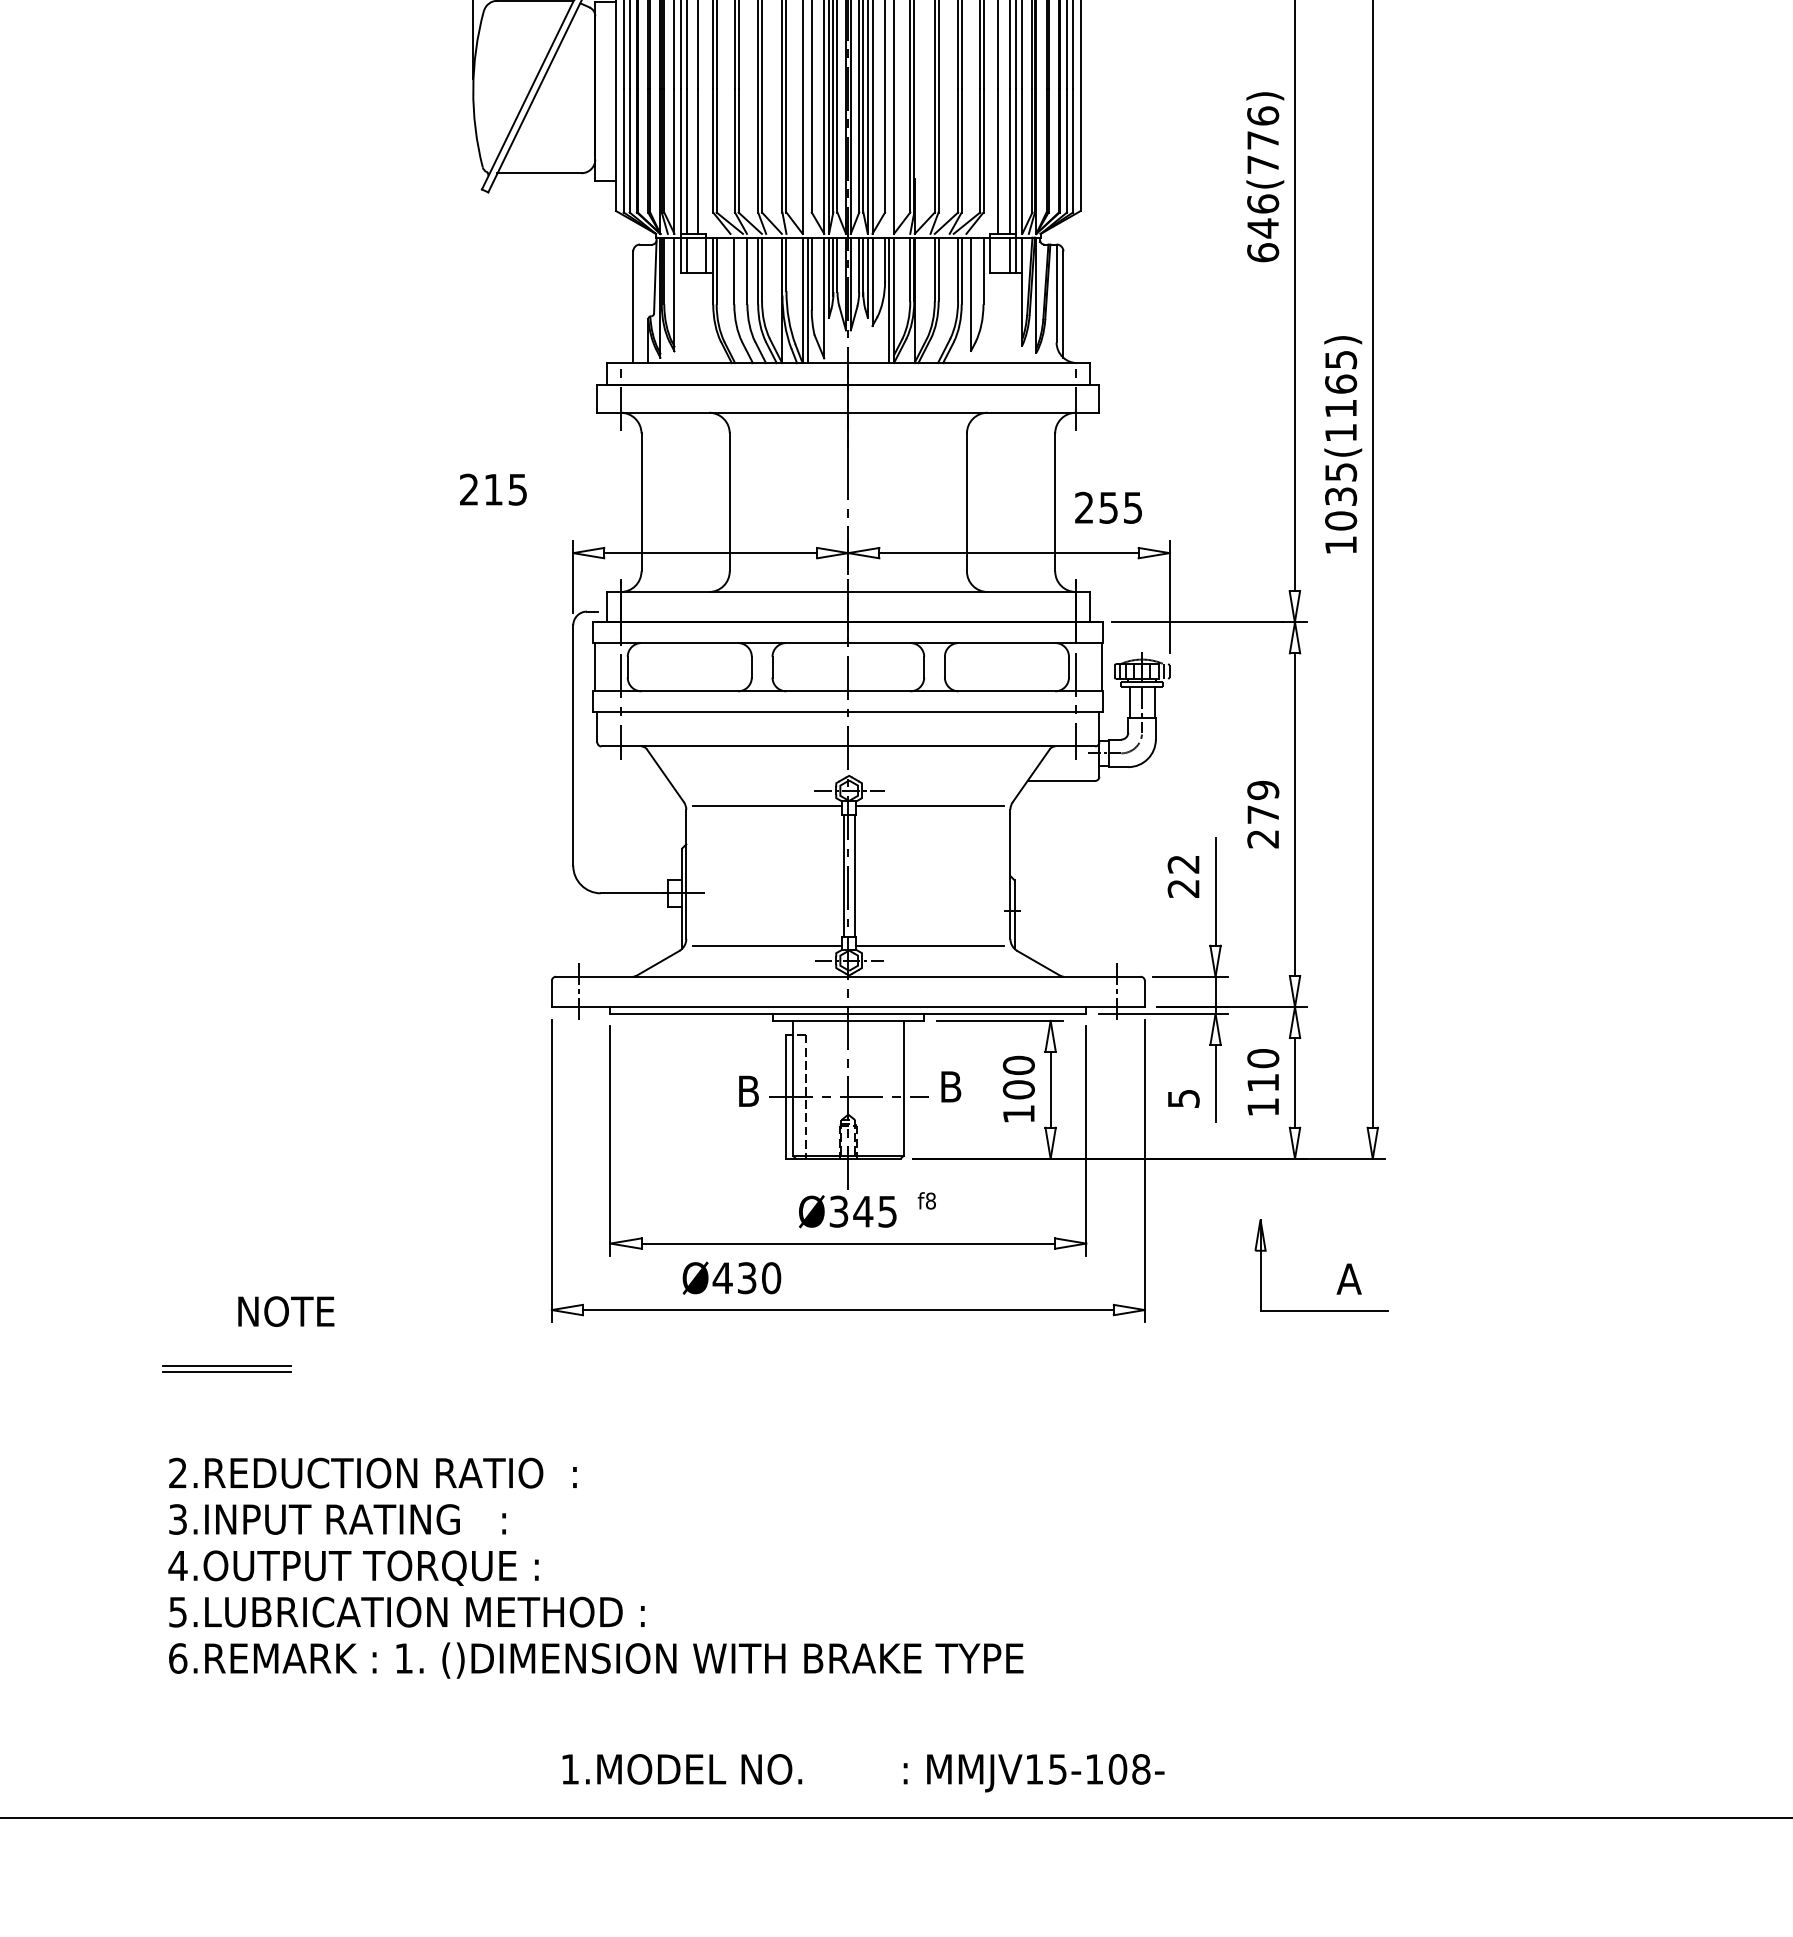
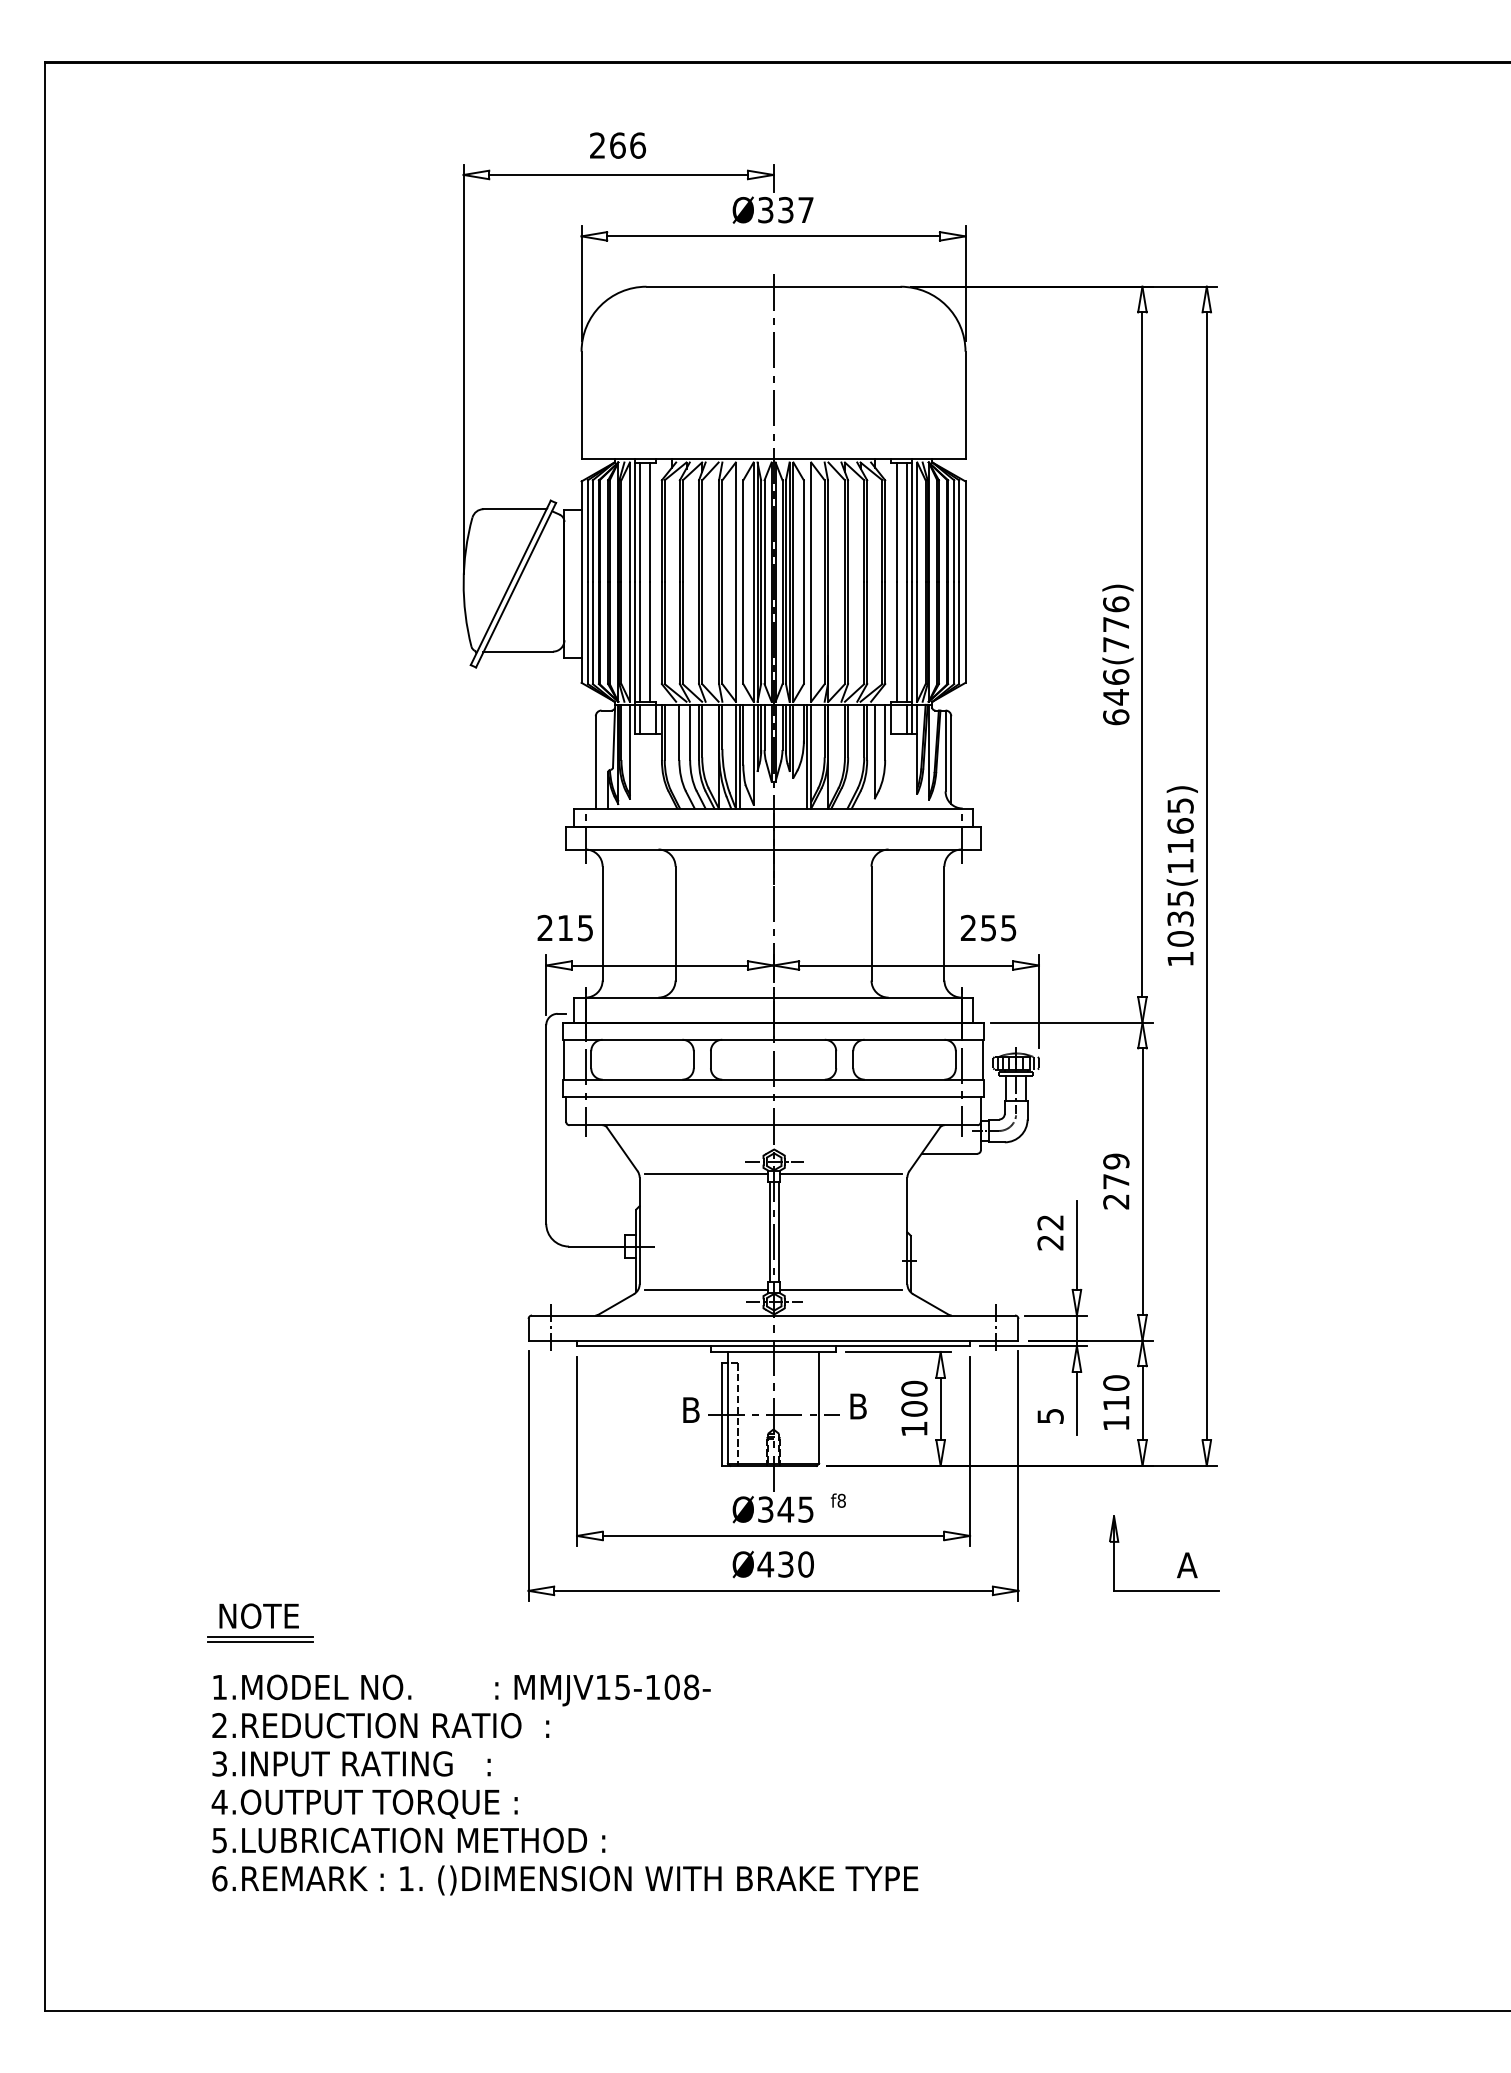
text: (492, 488) -> (564, 927), moved
text: (730, 1278) -> (772, 1564), moved
text: (285, 1310) -> (258, 1615), moved
text: (862, 1773) -> (461, 1690), moved

